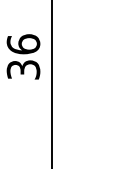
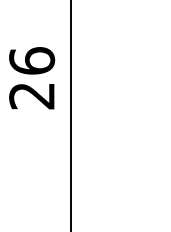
text: (23, 69) -> (32, 95), 36 -> 26

